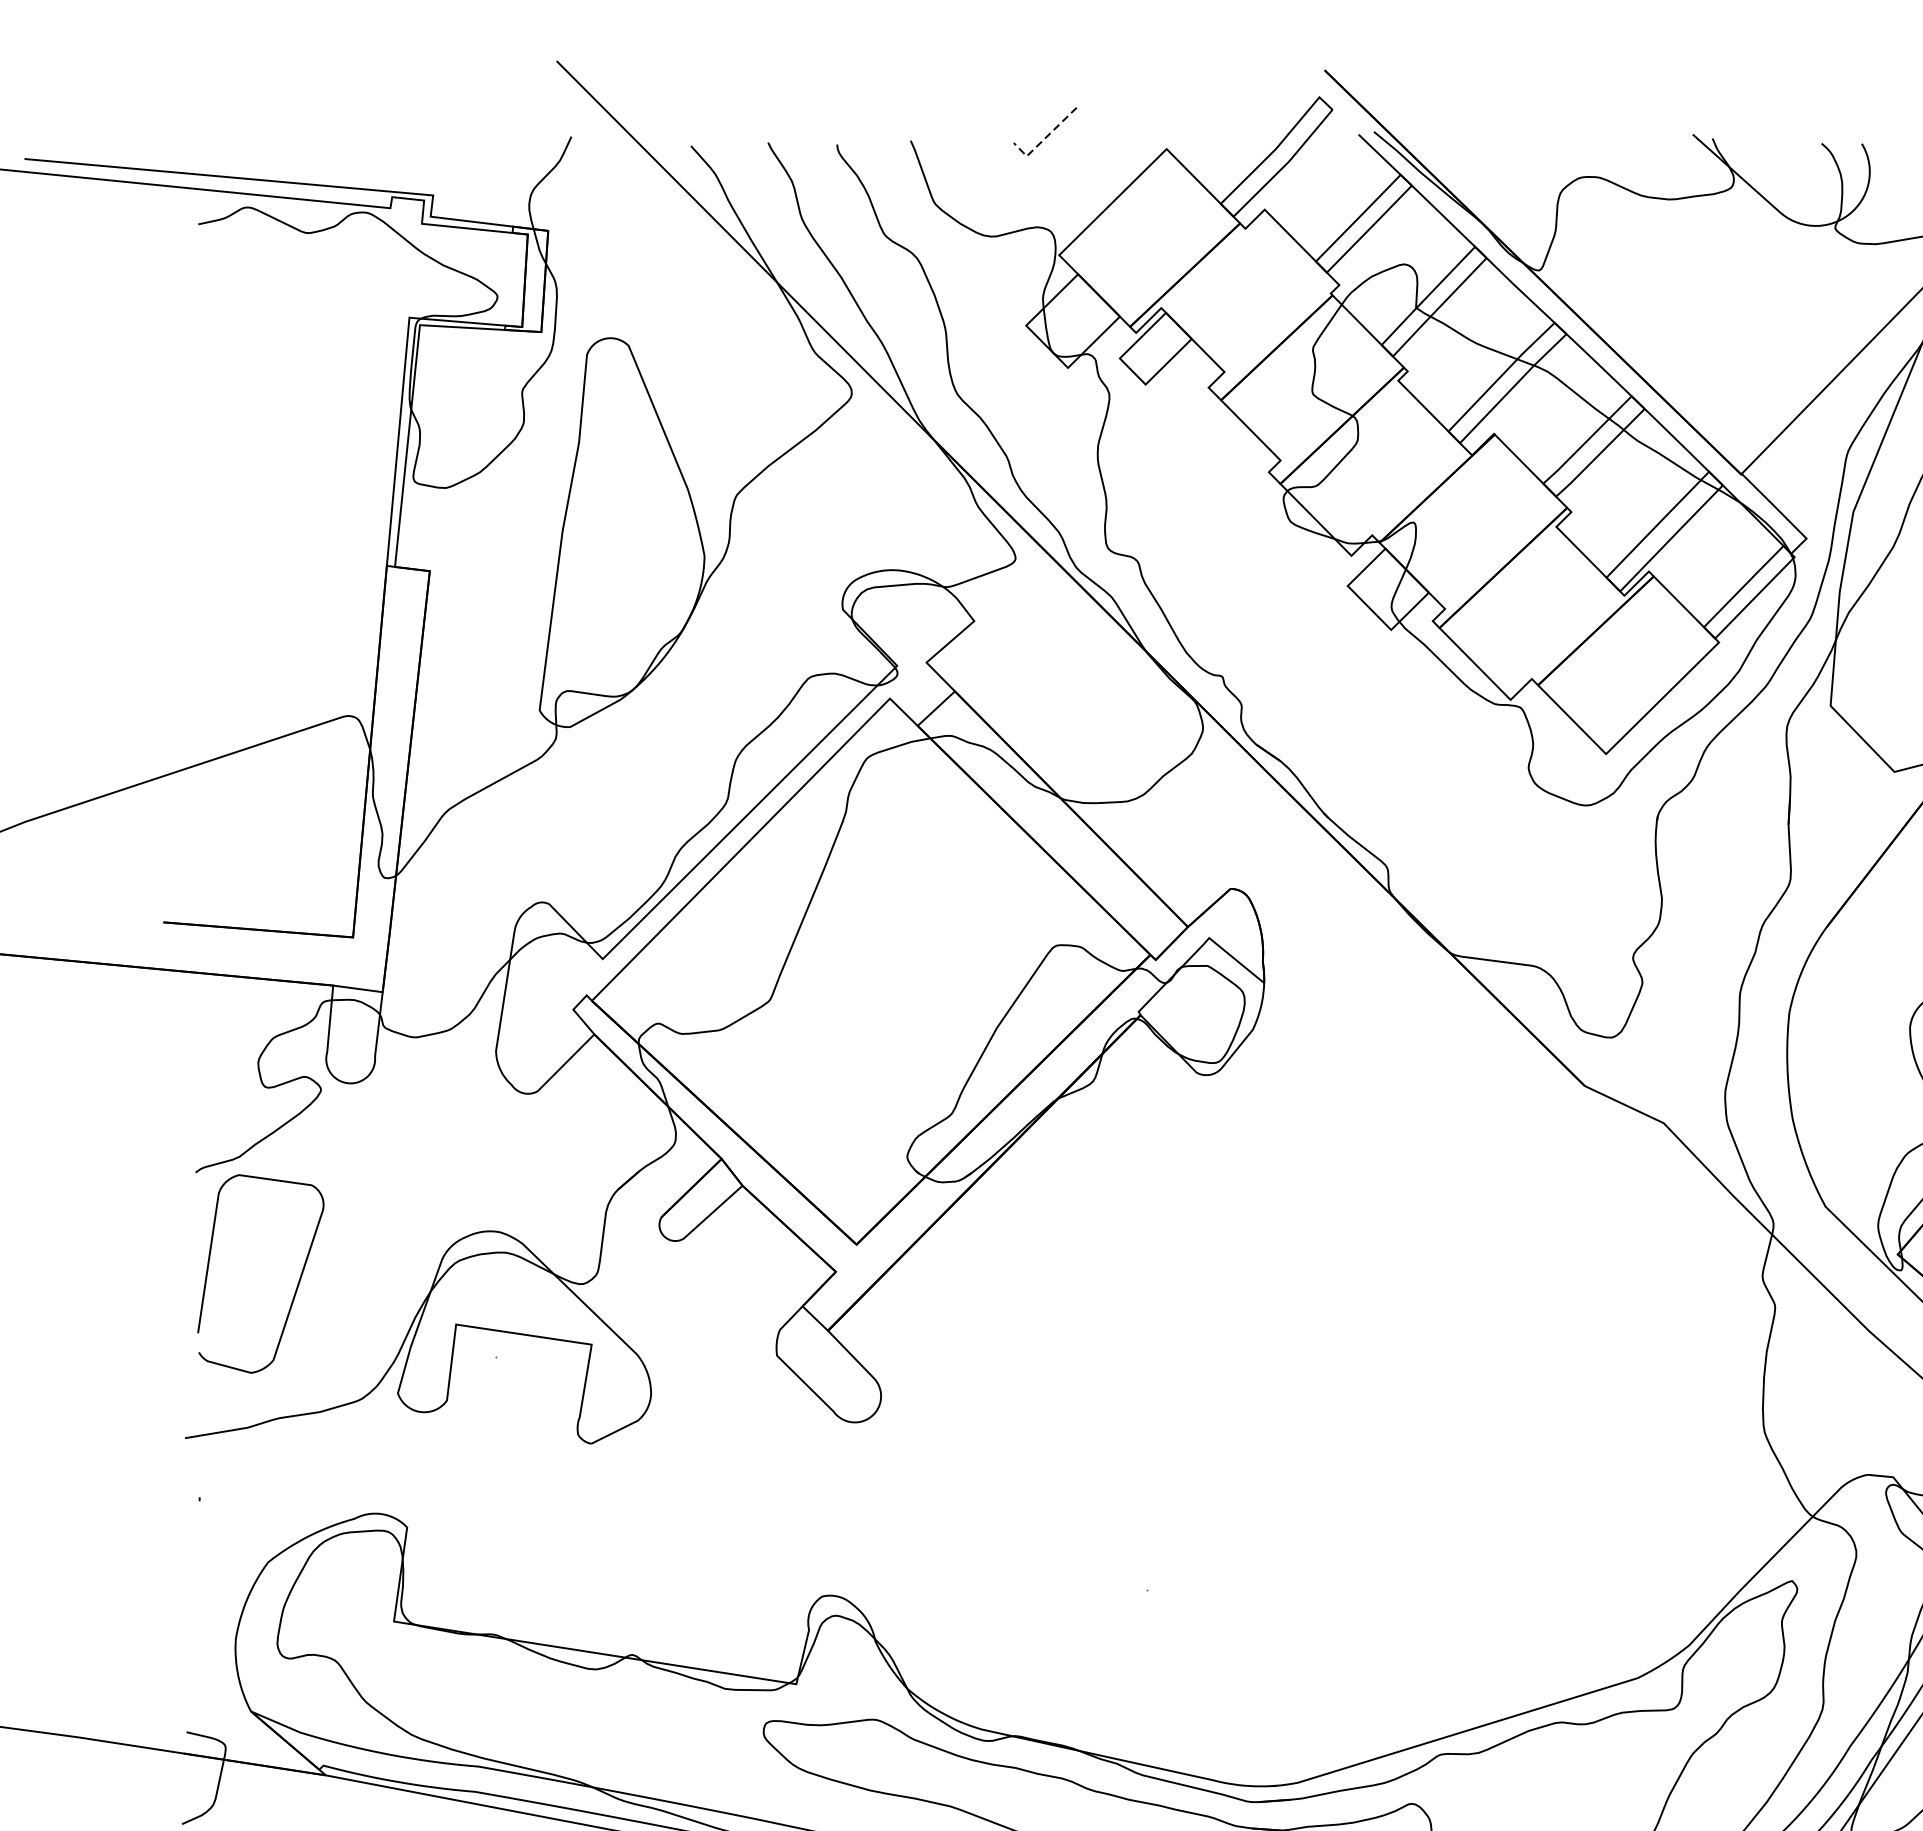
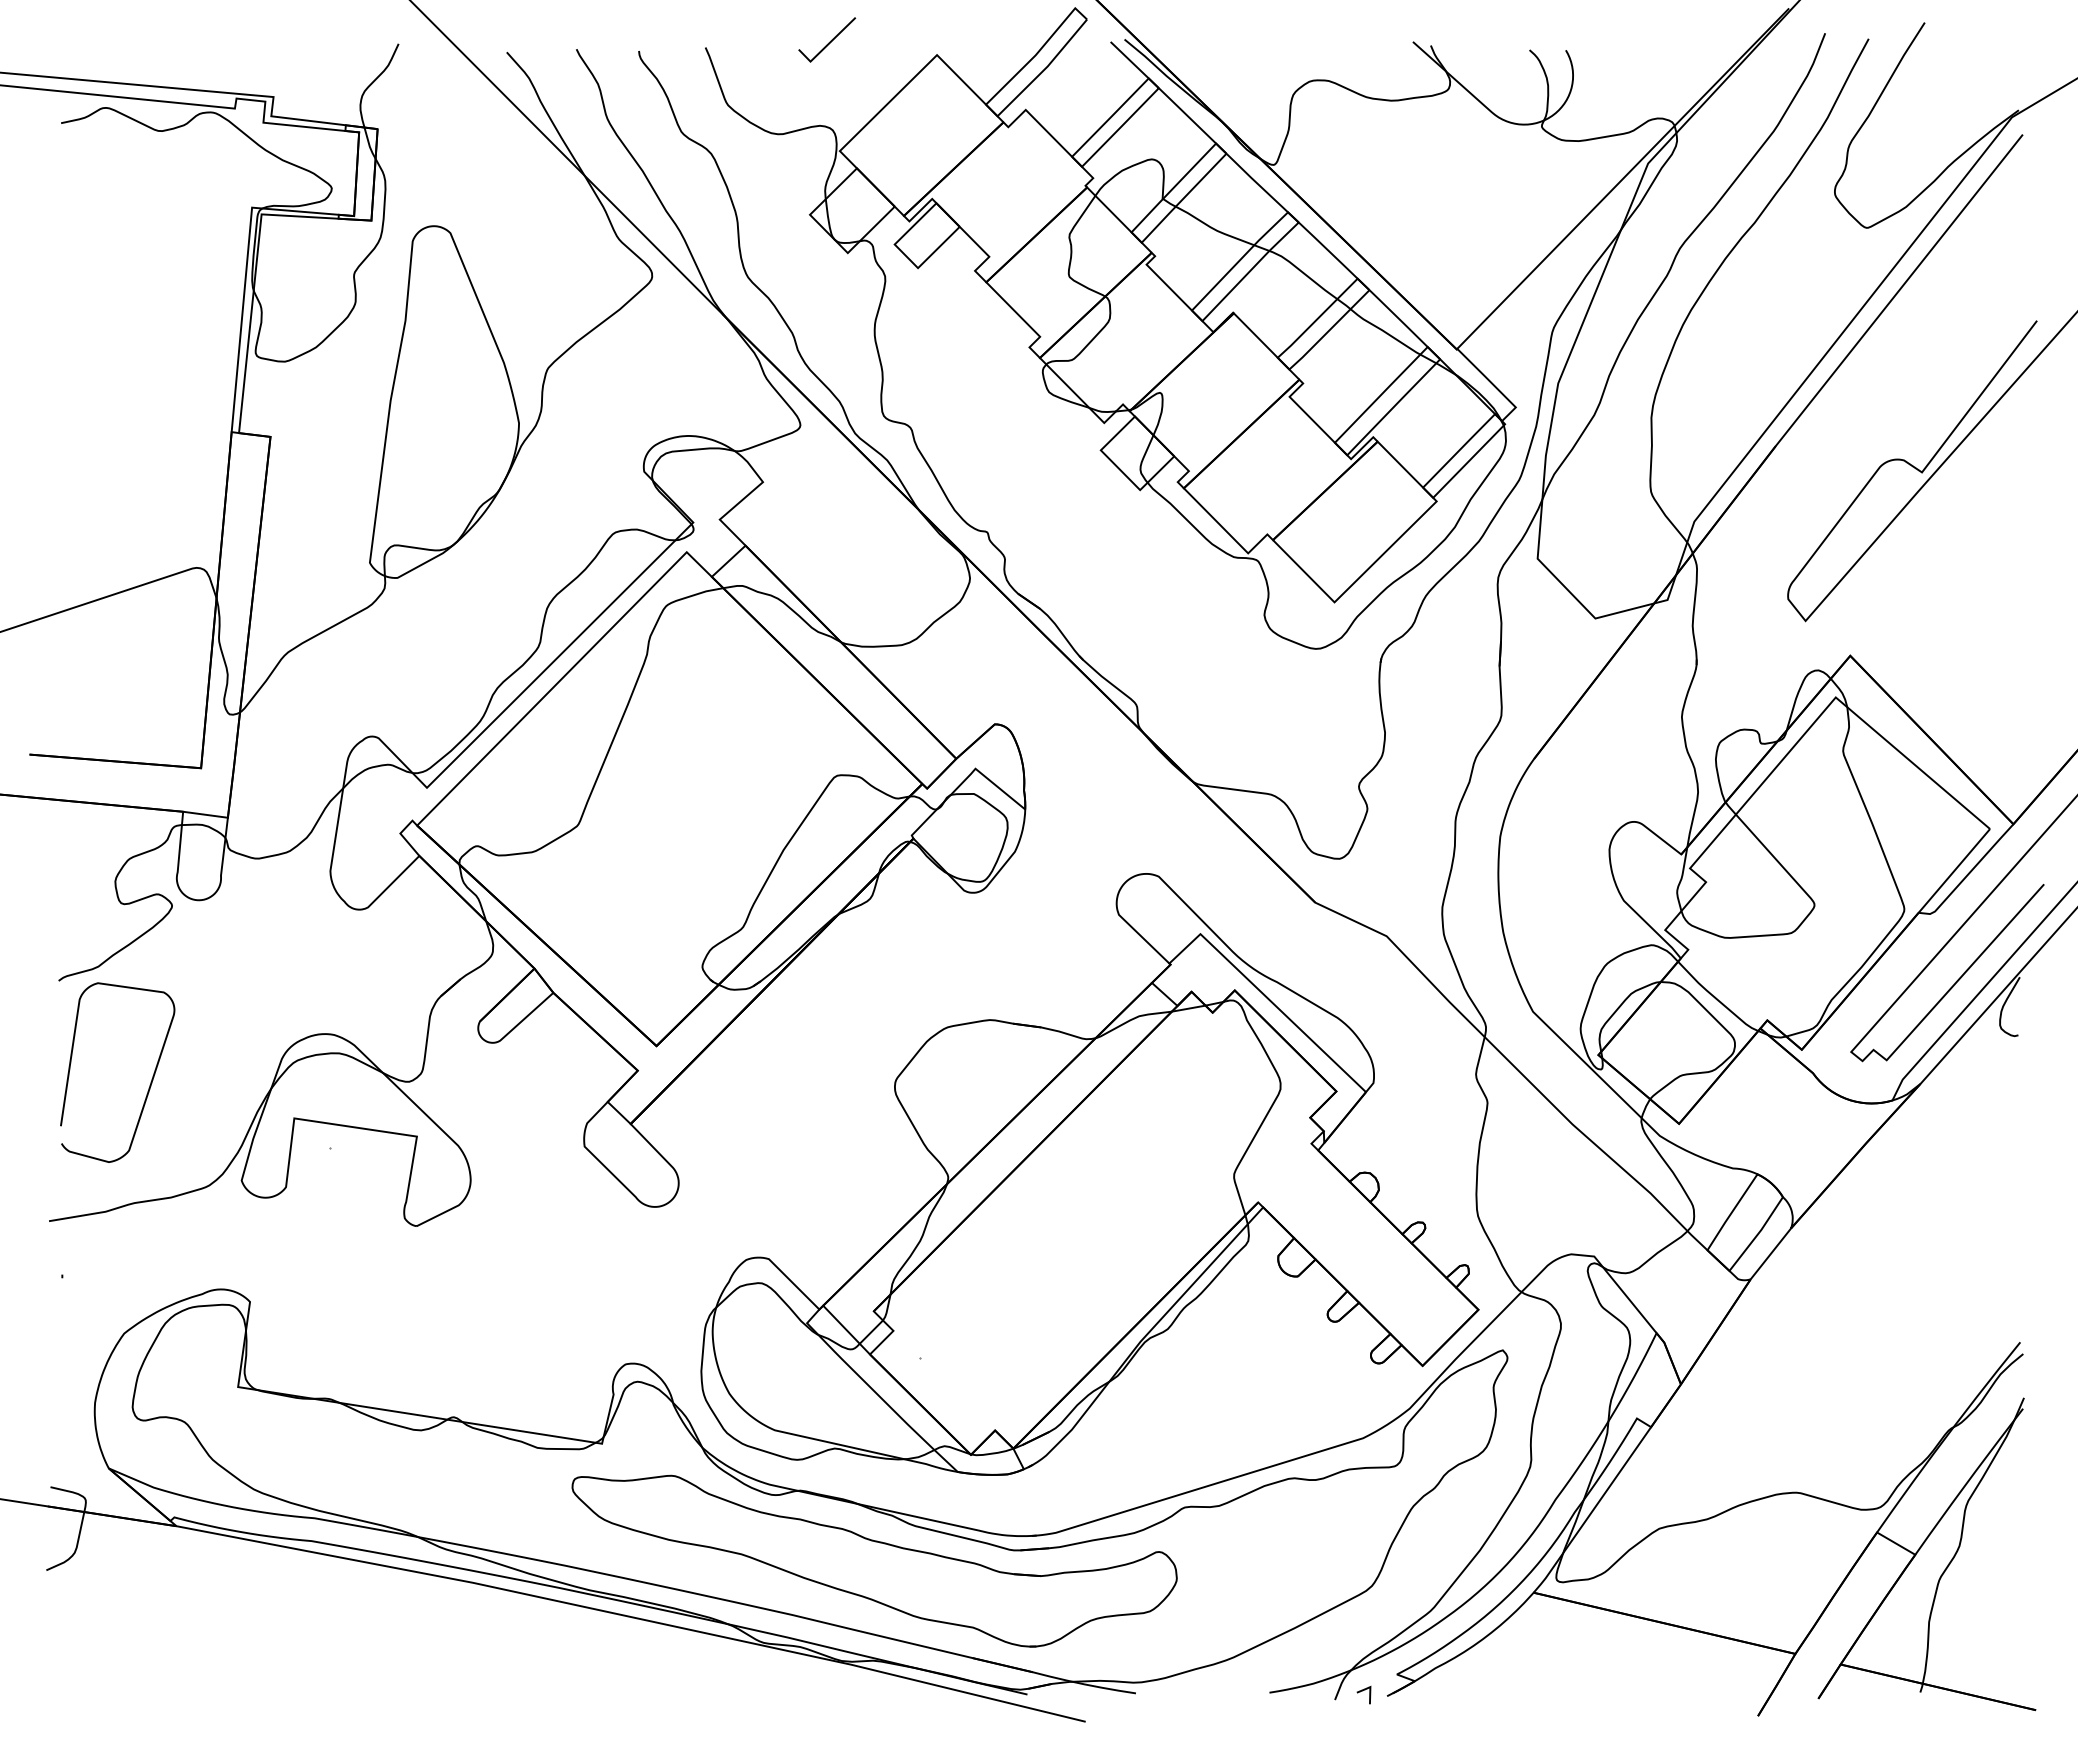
line: (1044, 138) -> (826, 45), dashed -> solid
part: (1335, 1386) -> (1089, 1174), added

